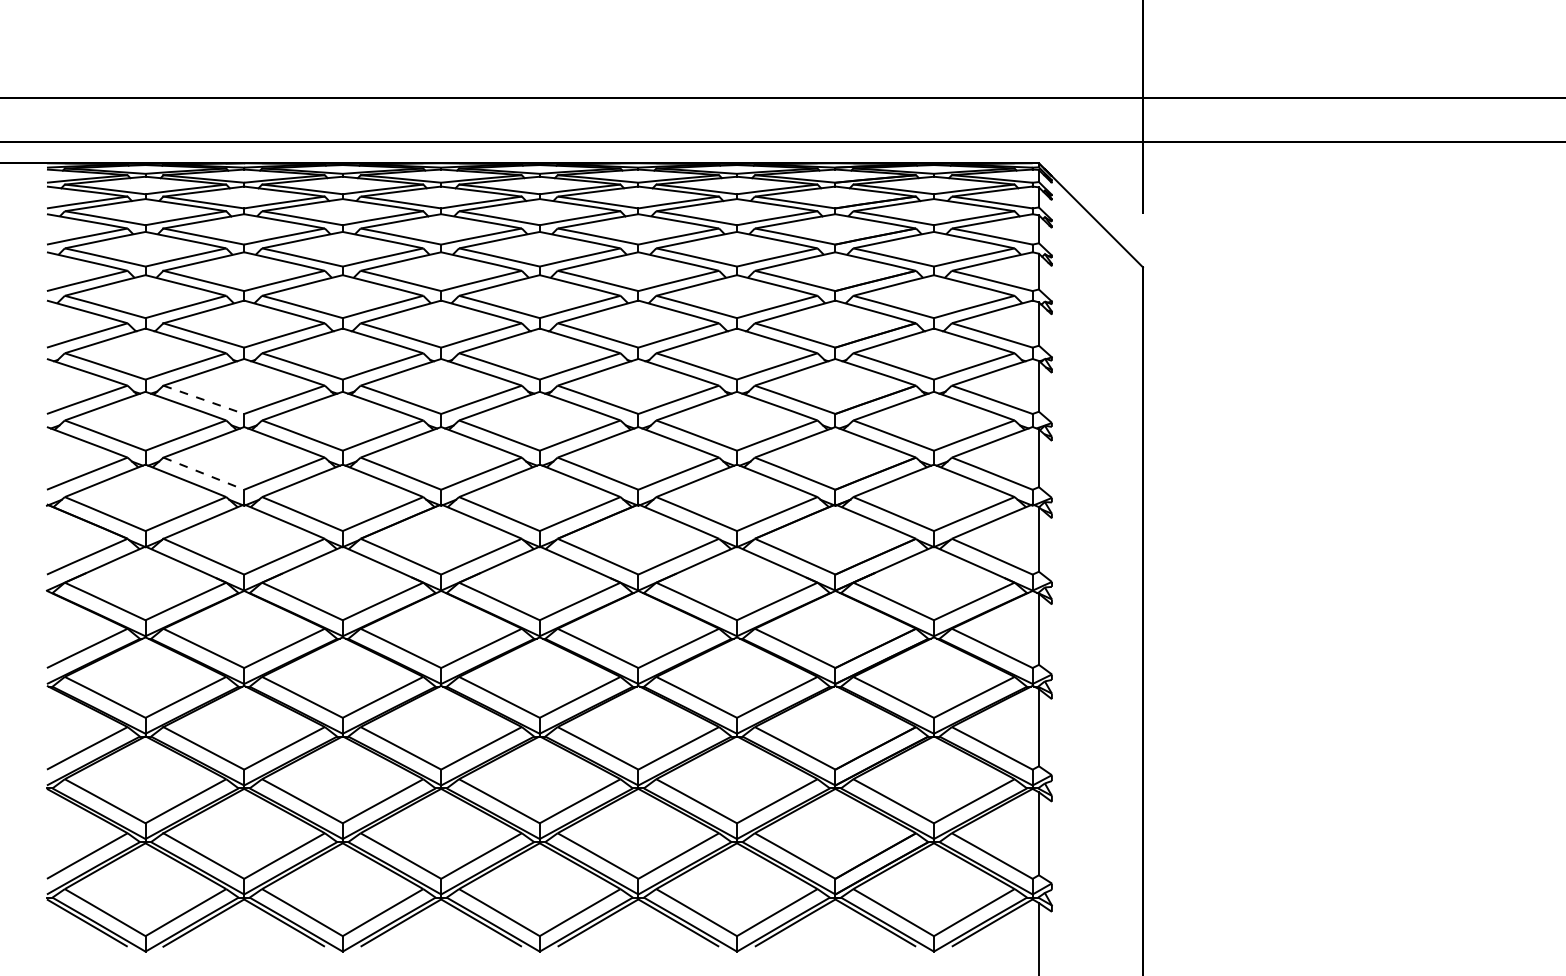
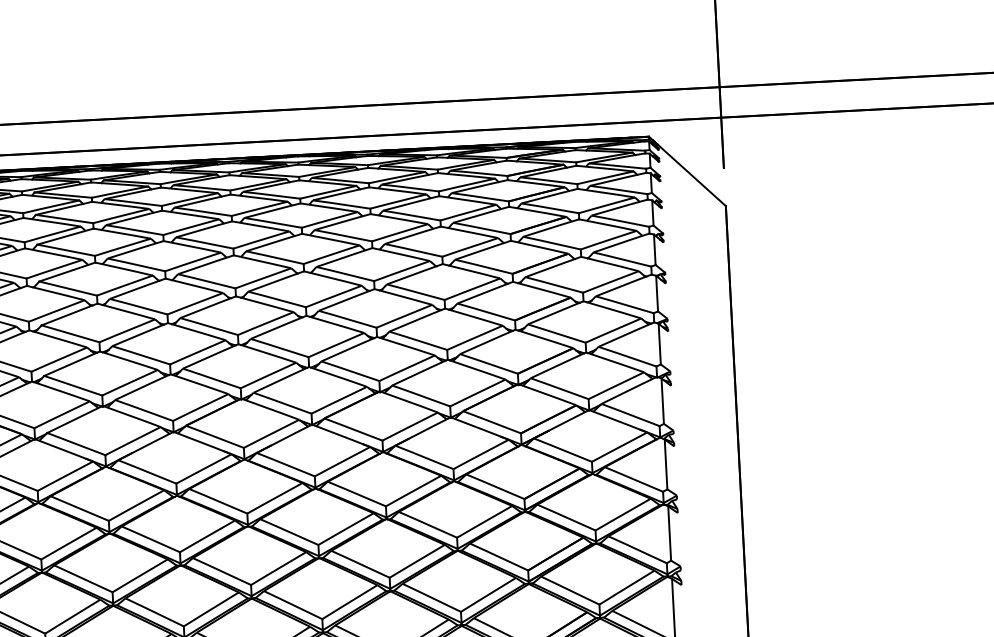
line: (203, 399) -> (70, 333), dashed -> solid
line: (204, 473) -> (73, 385), dashed -> solid

